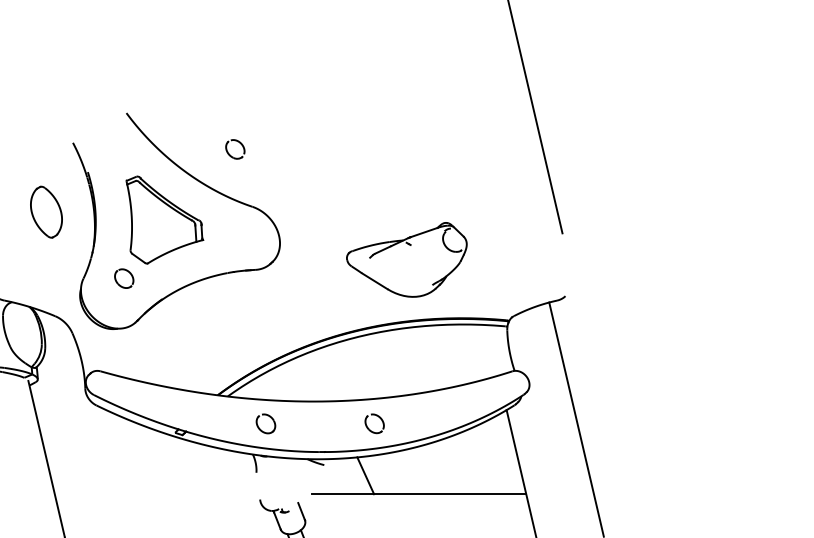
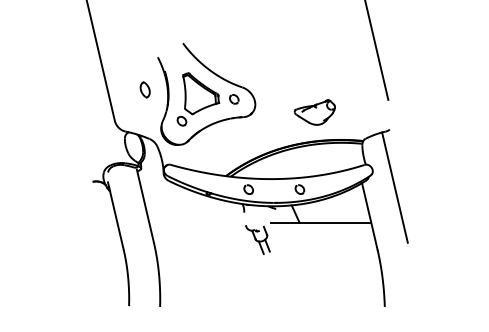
part: (235, 149) -> (234, 99), moved
part: (44, 211) -> (144, 89), size x0.62
part: (405, 260) -> (314, 112), size x0.71

